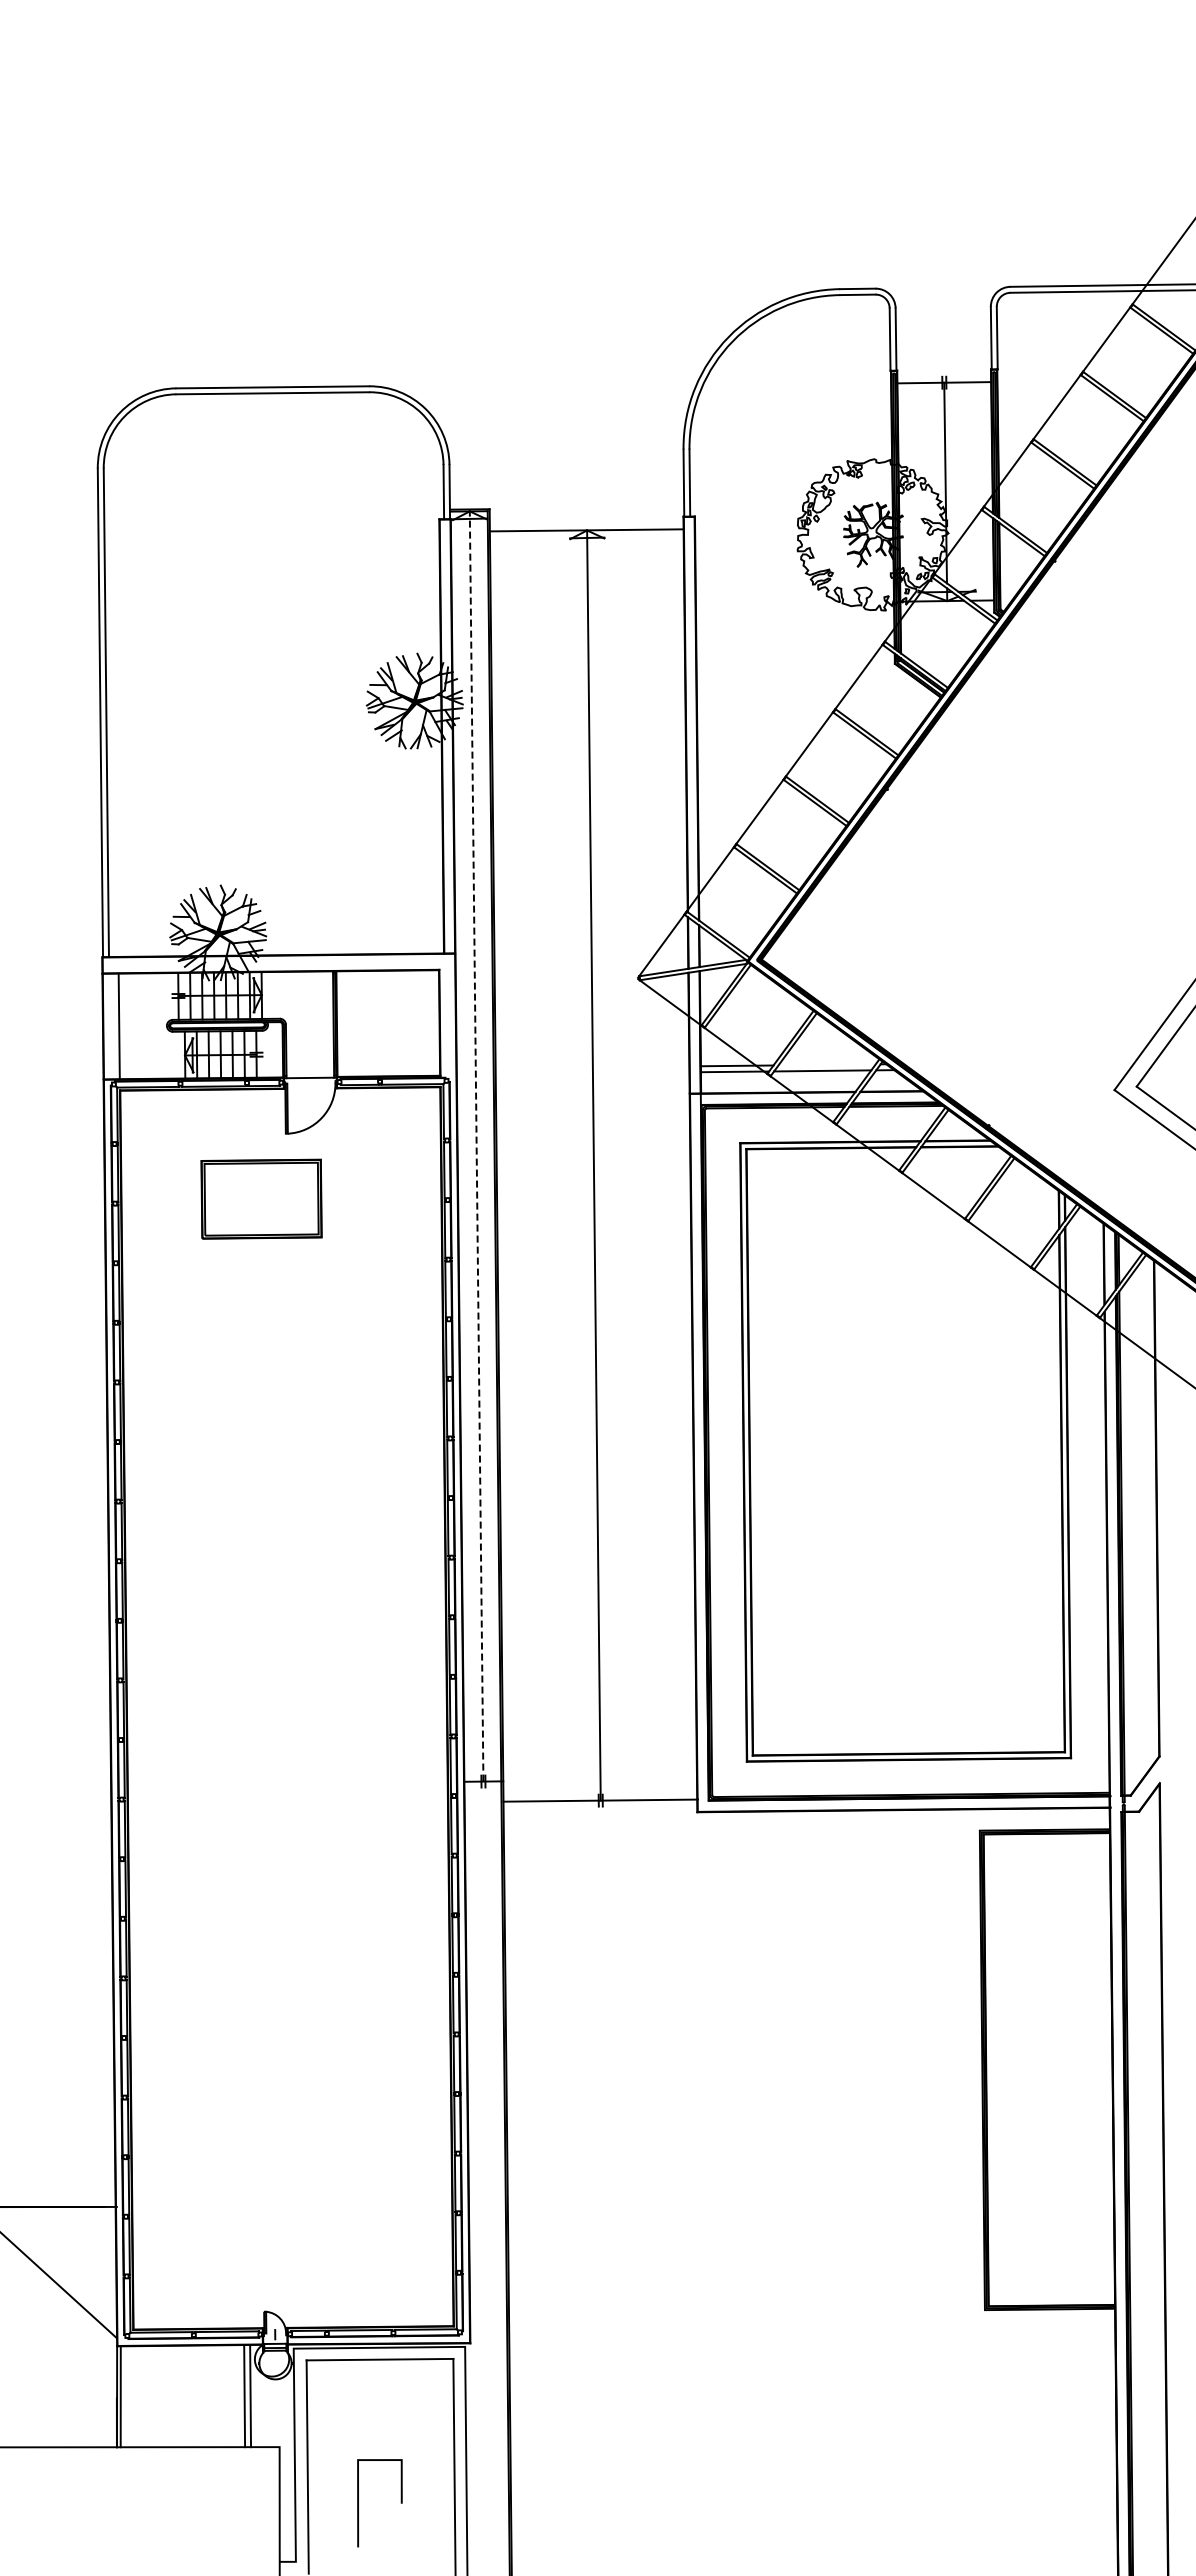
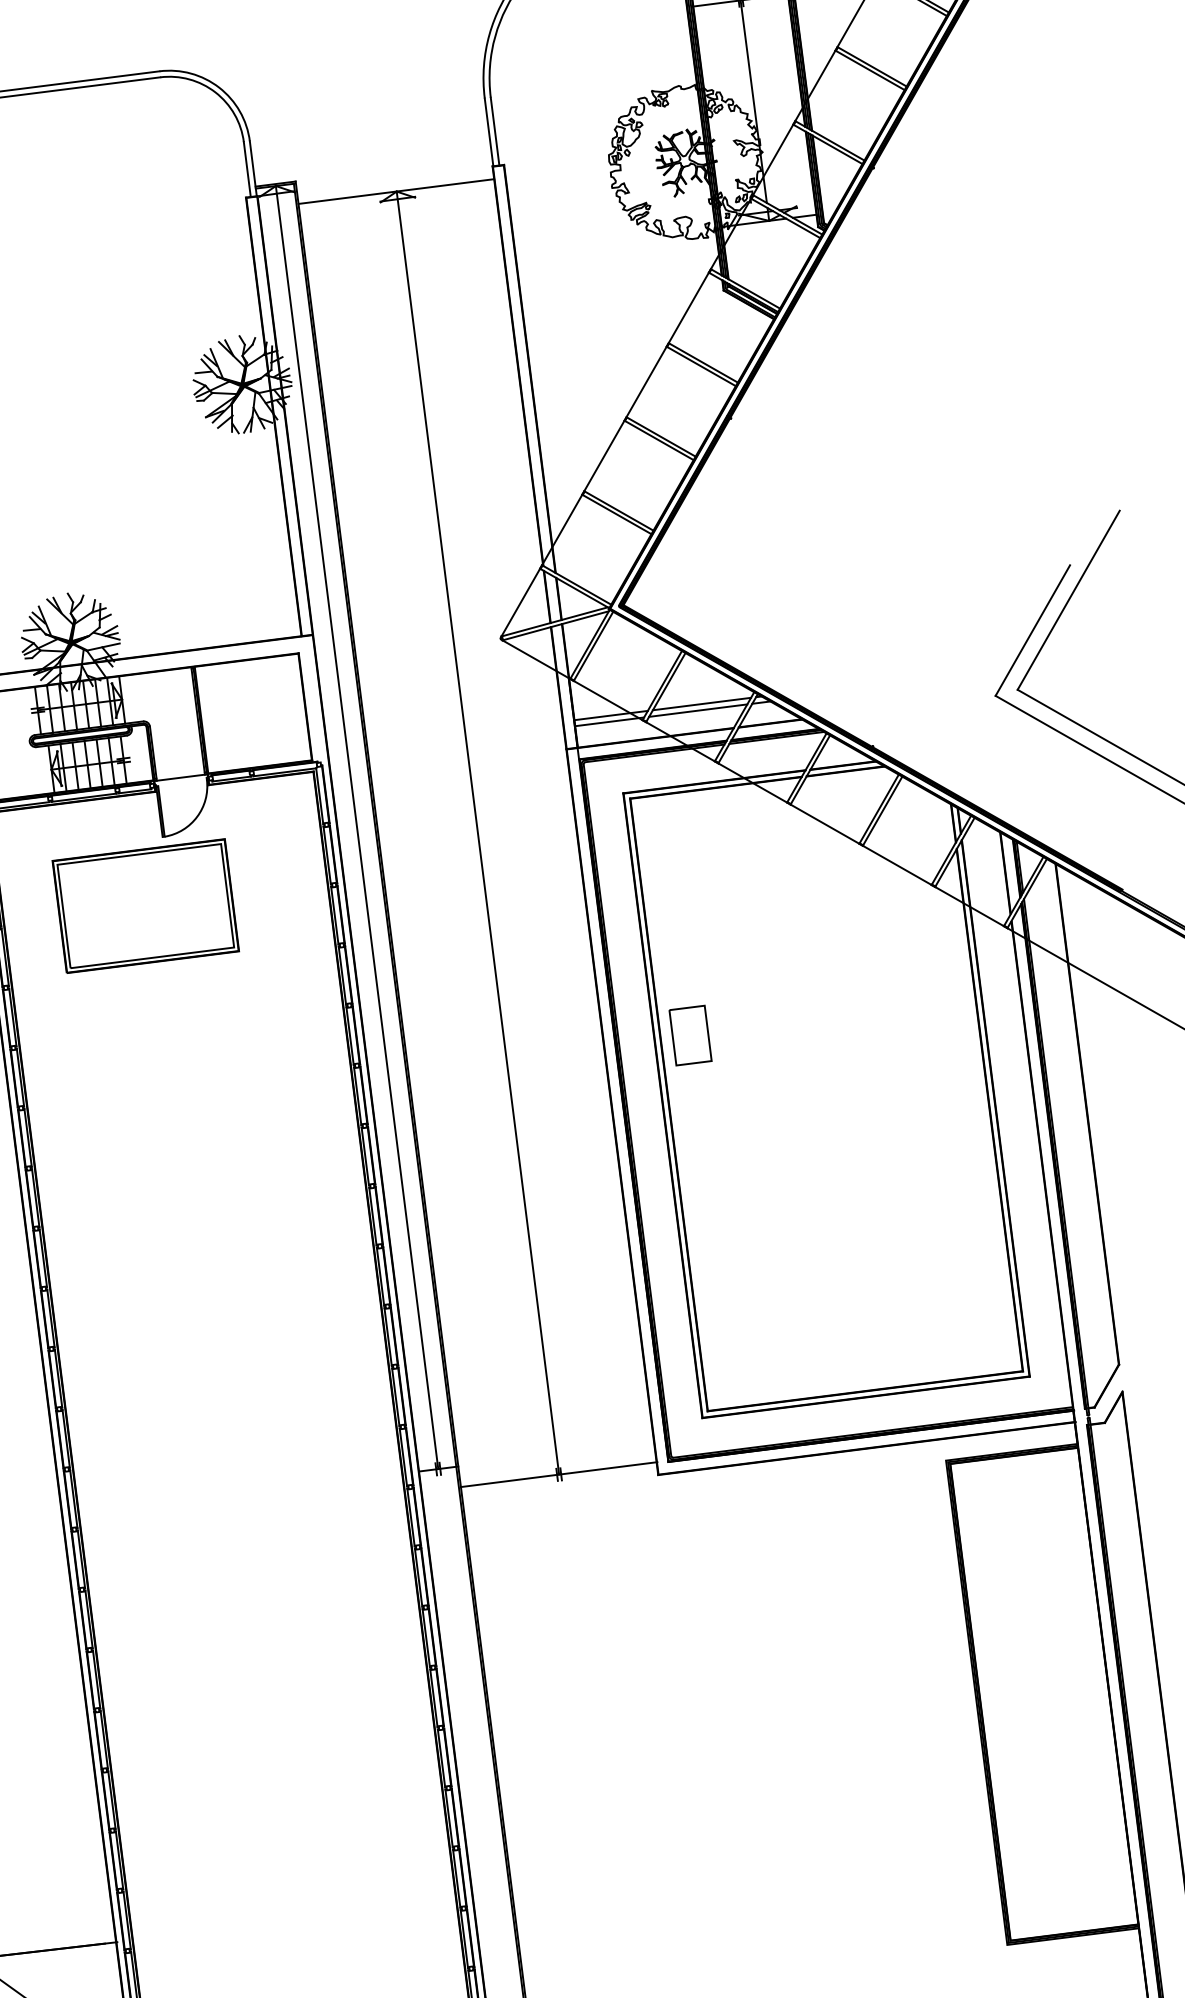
line: (826, 1064) -> (701, 703), added
line: (476, 1145) -> (356, 826), dashed -> solid
part: (261, 1198) -> (145, 905), size x1.43
part: (778, 1386) -> (690, 1034), added

